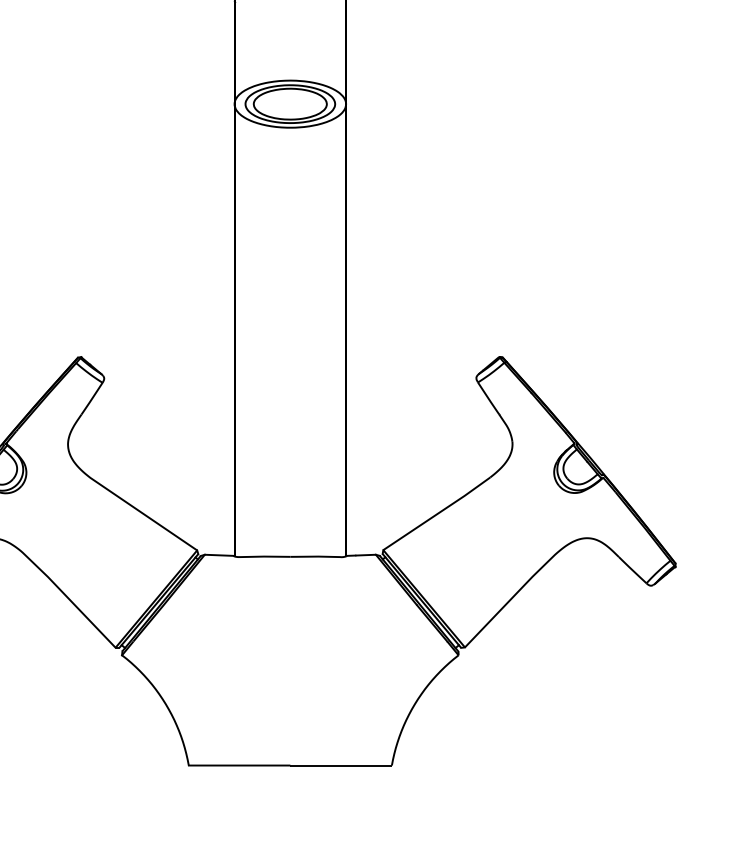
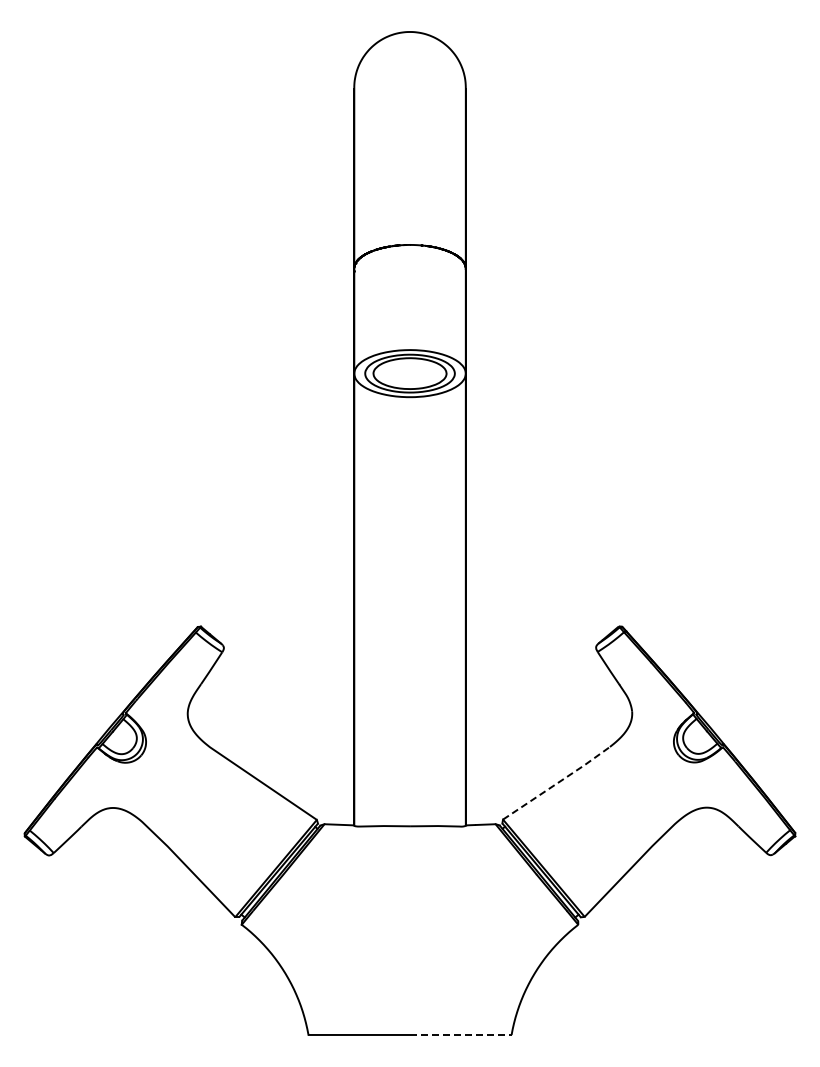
line: (437, 514) -> (557, 783), solid -> dashed
line: (341, 765) -> (461, 1034), solid -> dashed

